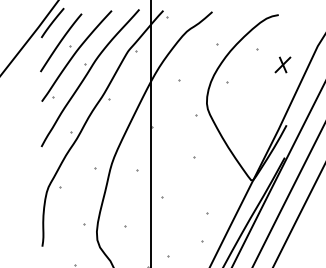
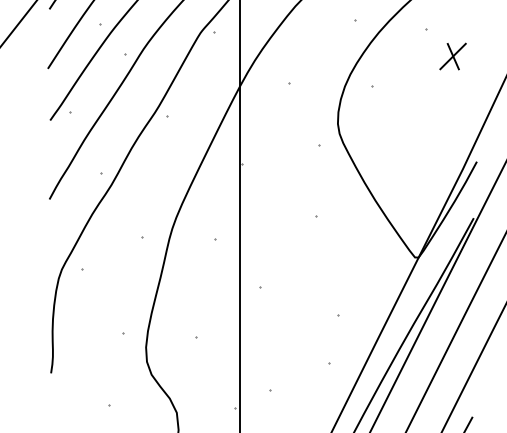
part: (282, 64) -> (452, 55), moved

